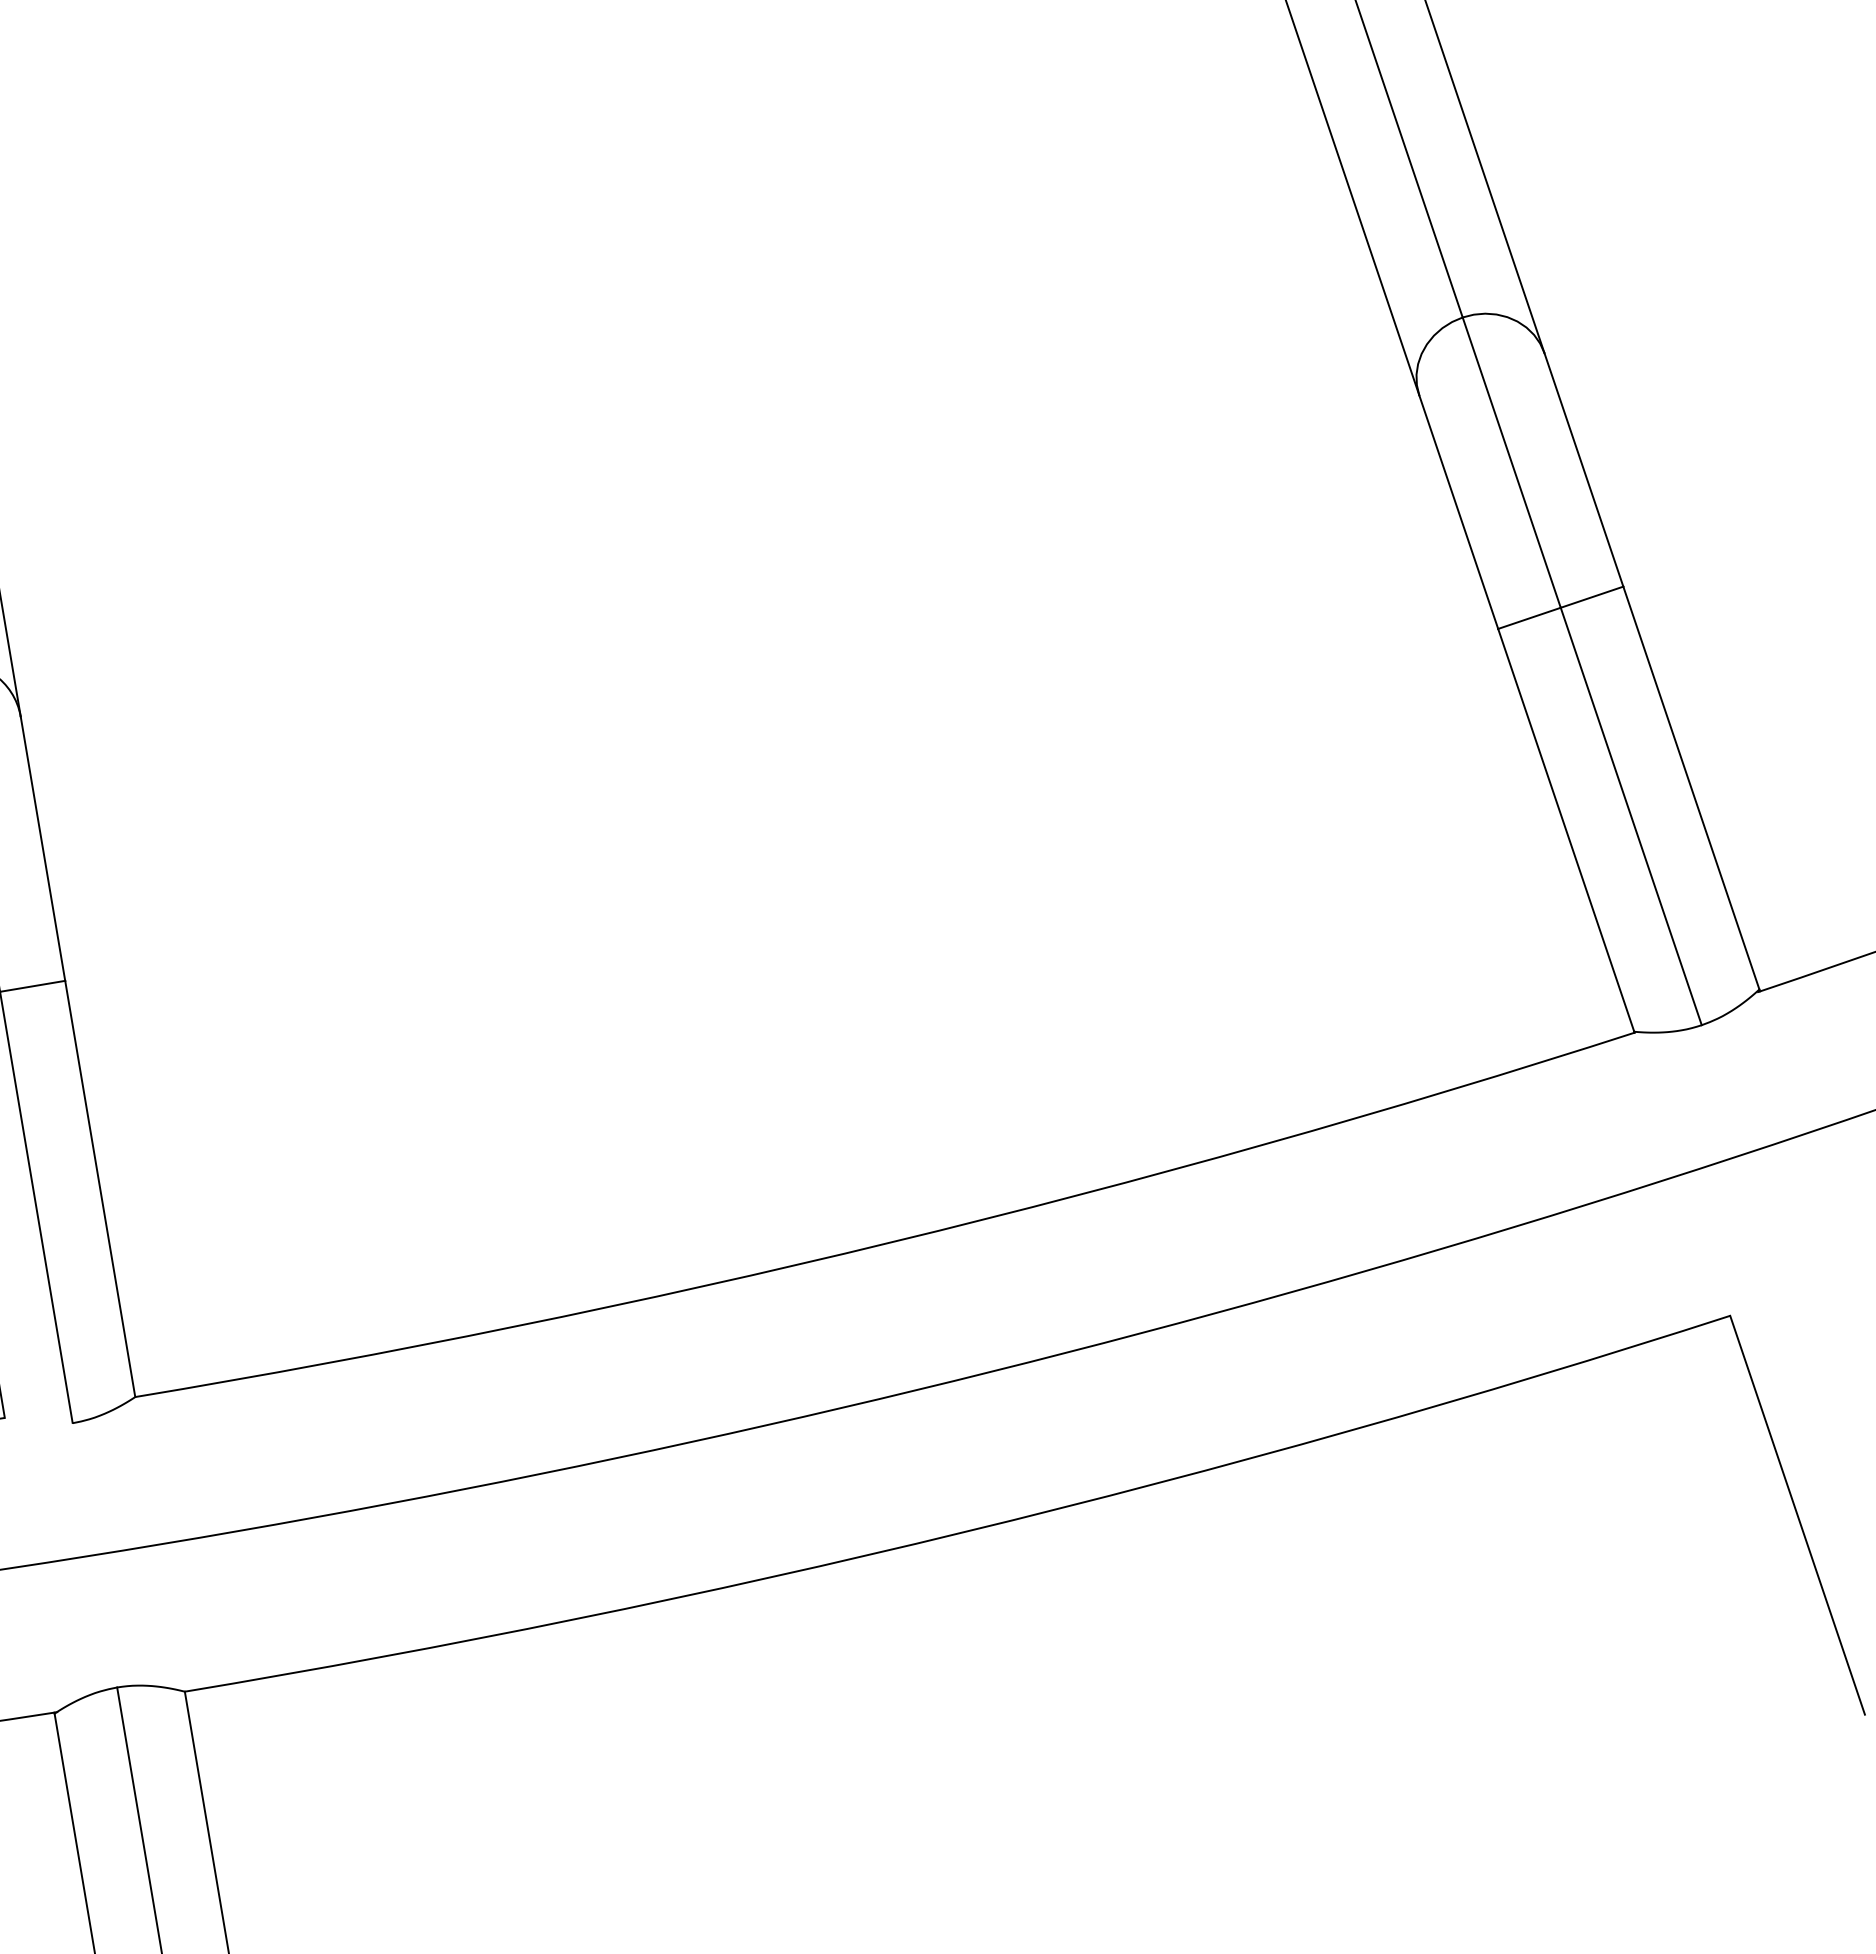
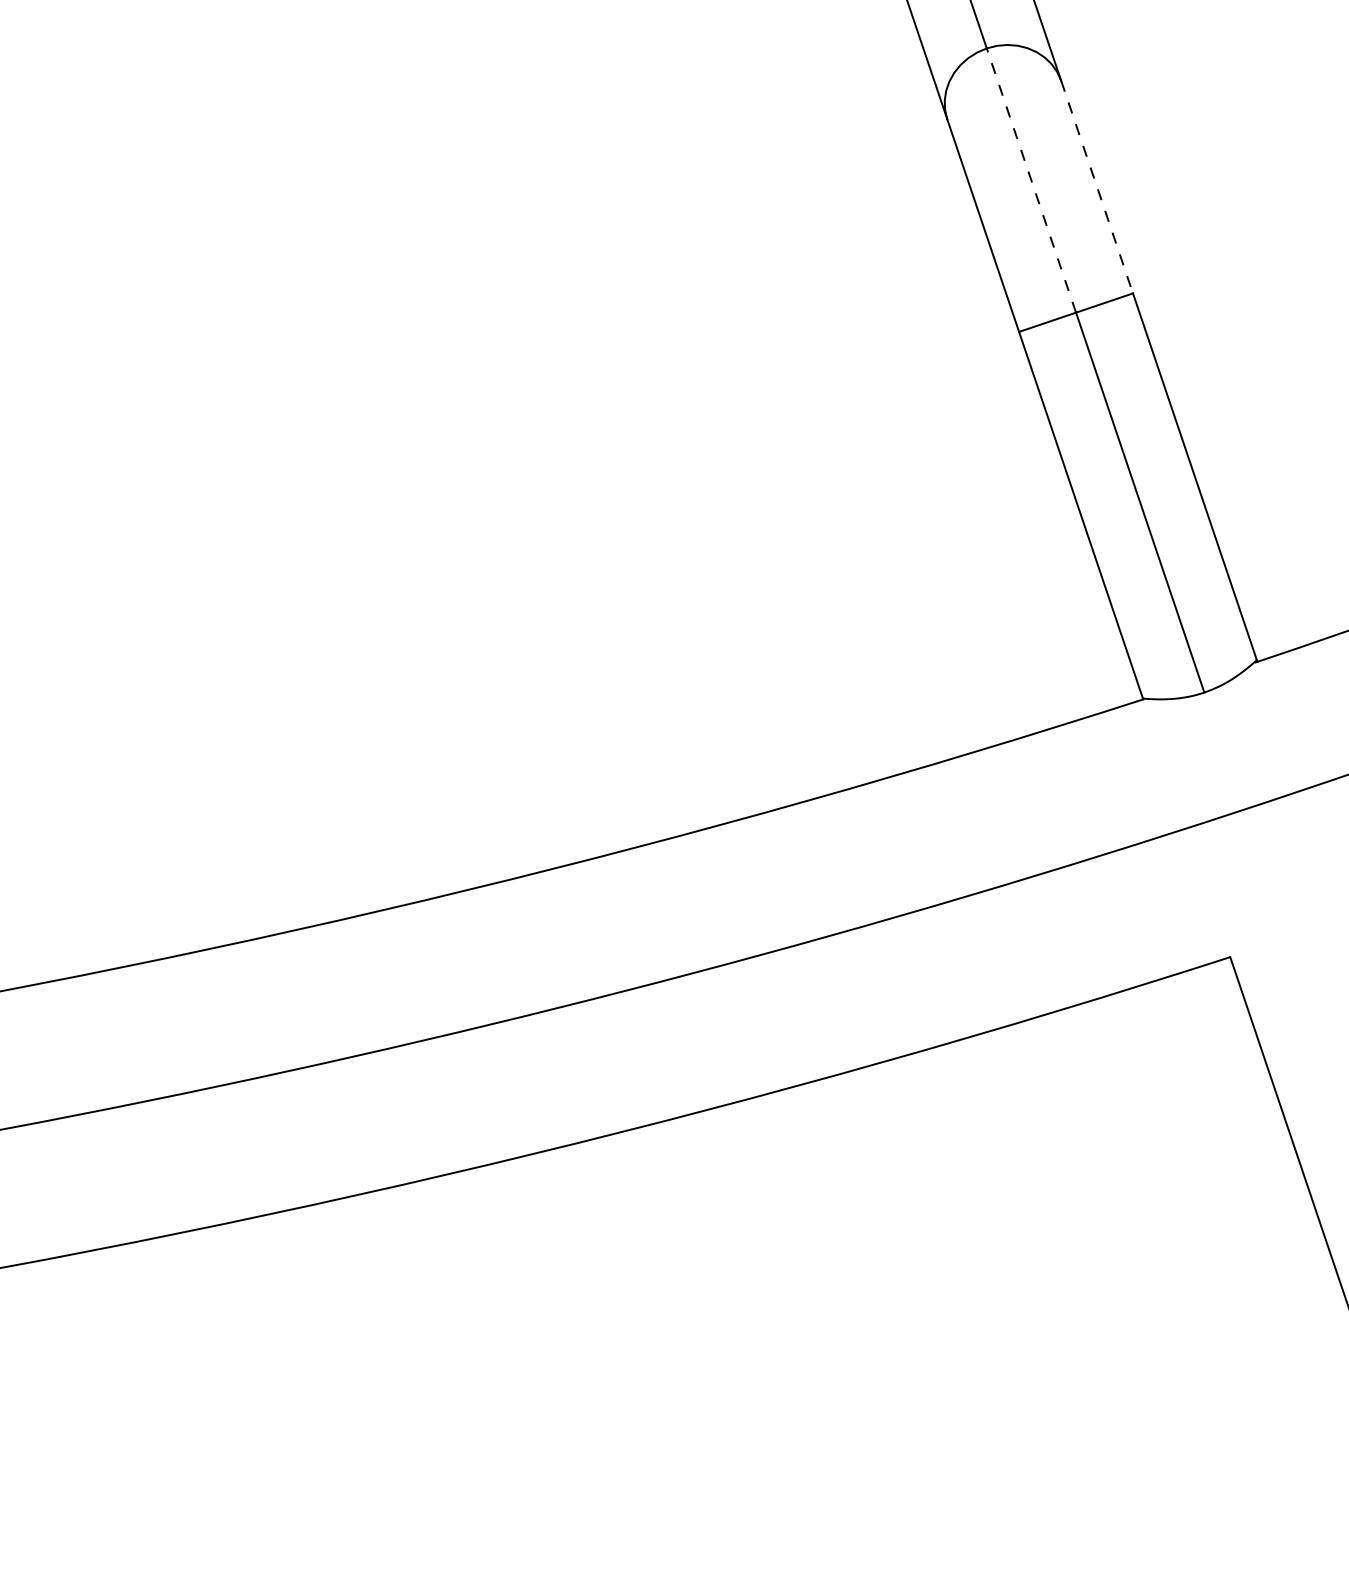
line: (1511, 462) -> (1031, 180), solid -> dashed
line: (1584, 470) -> (1097, 187), solid -> dashed

